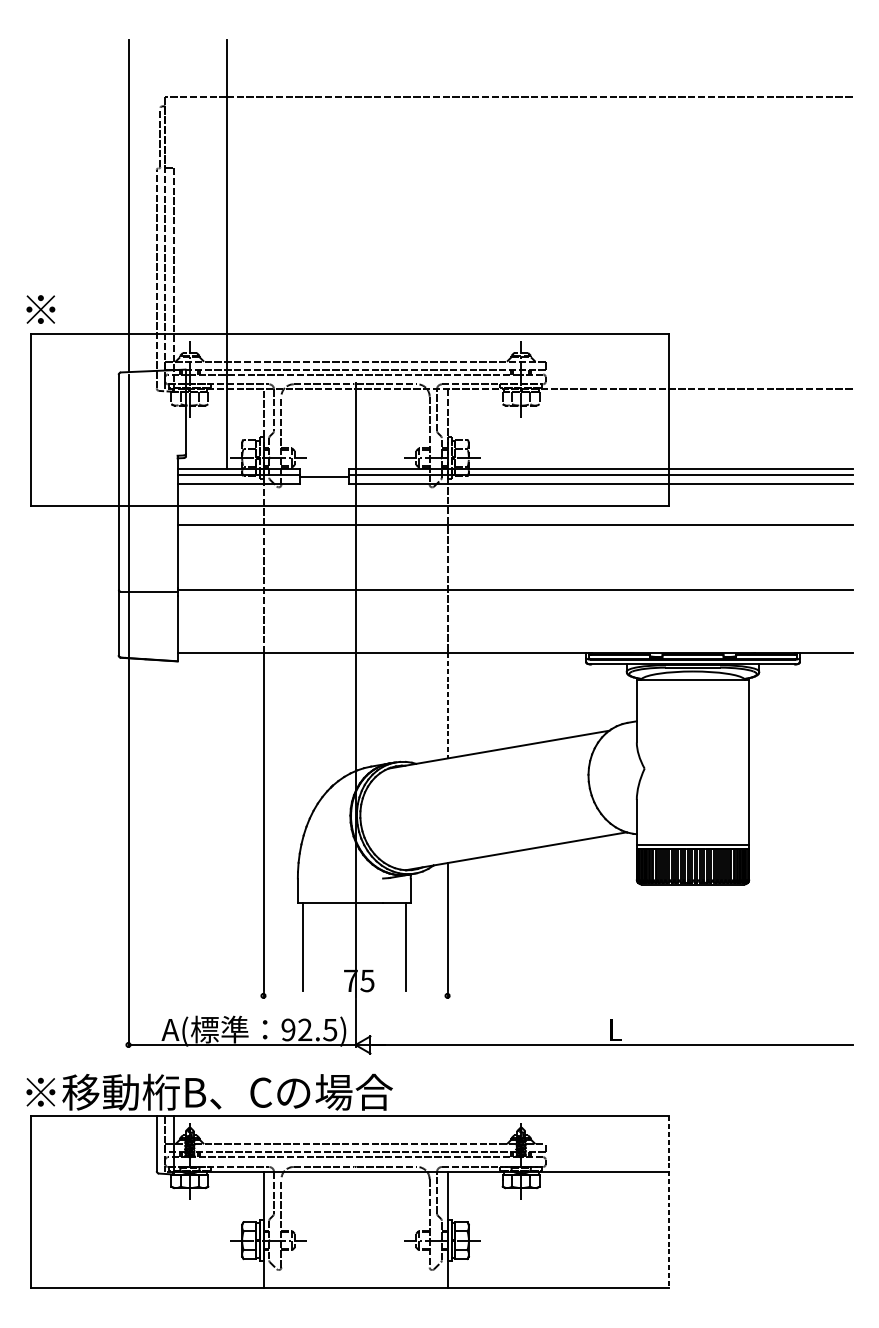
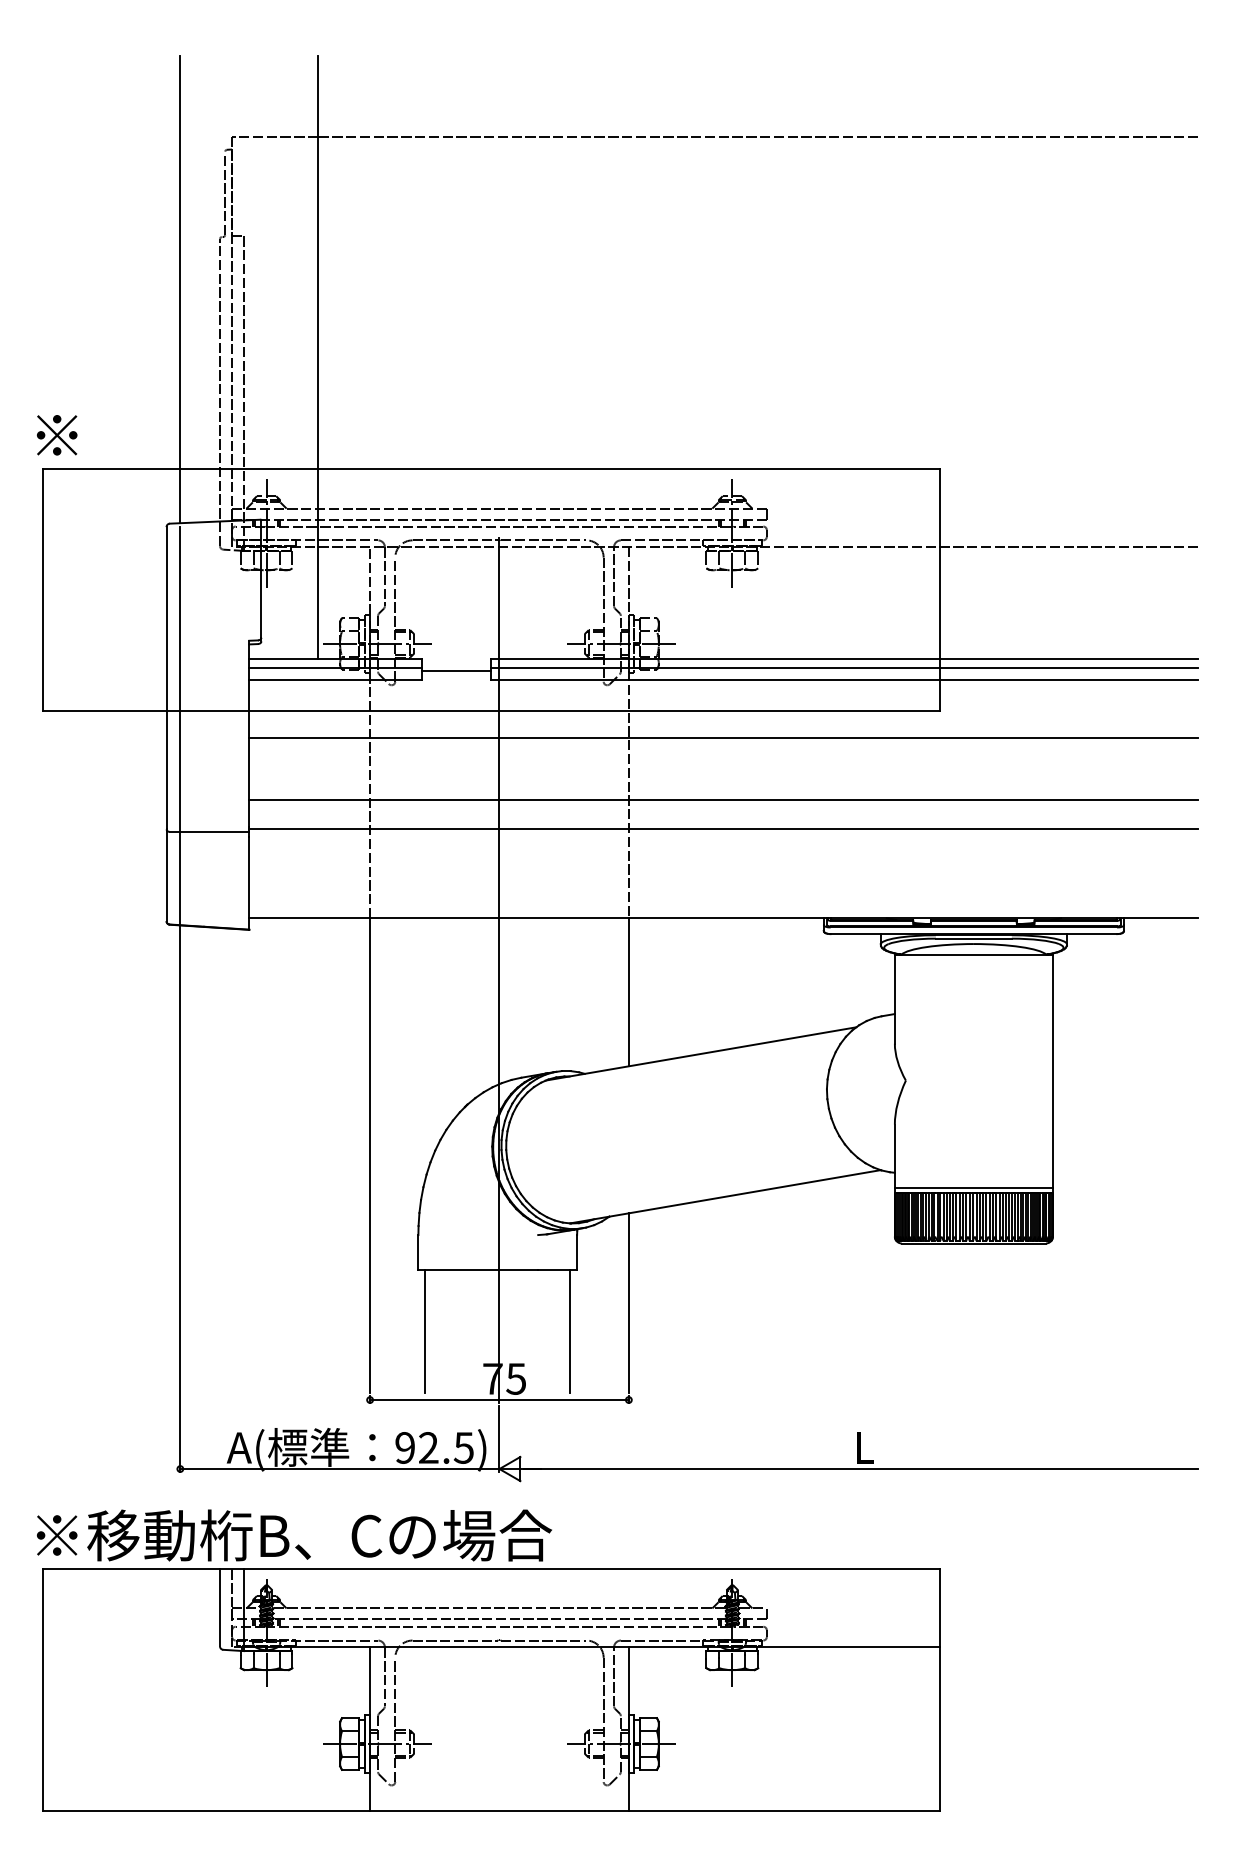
line: (514, 569) -> (723, 800), added
line: (447, 705) -> (628, 992), dashed -> solid
line: (355, 996) -> (499, 1400), added
line: (668, 1202) -> (939, 1690), dashed -> solid

